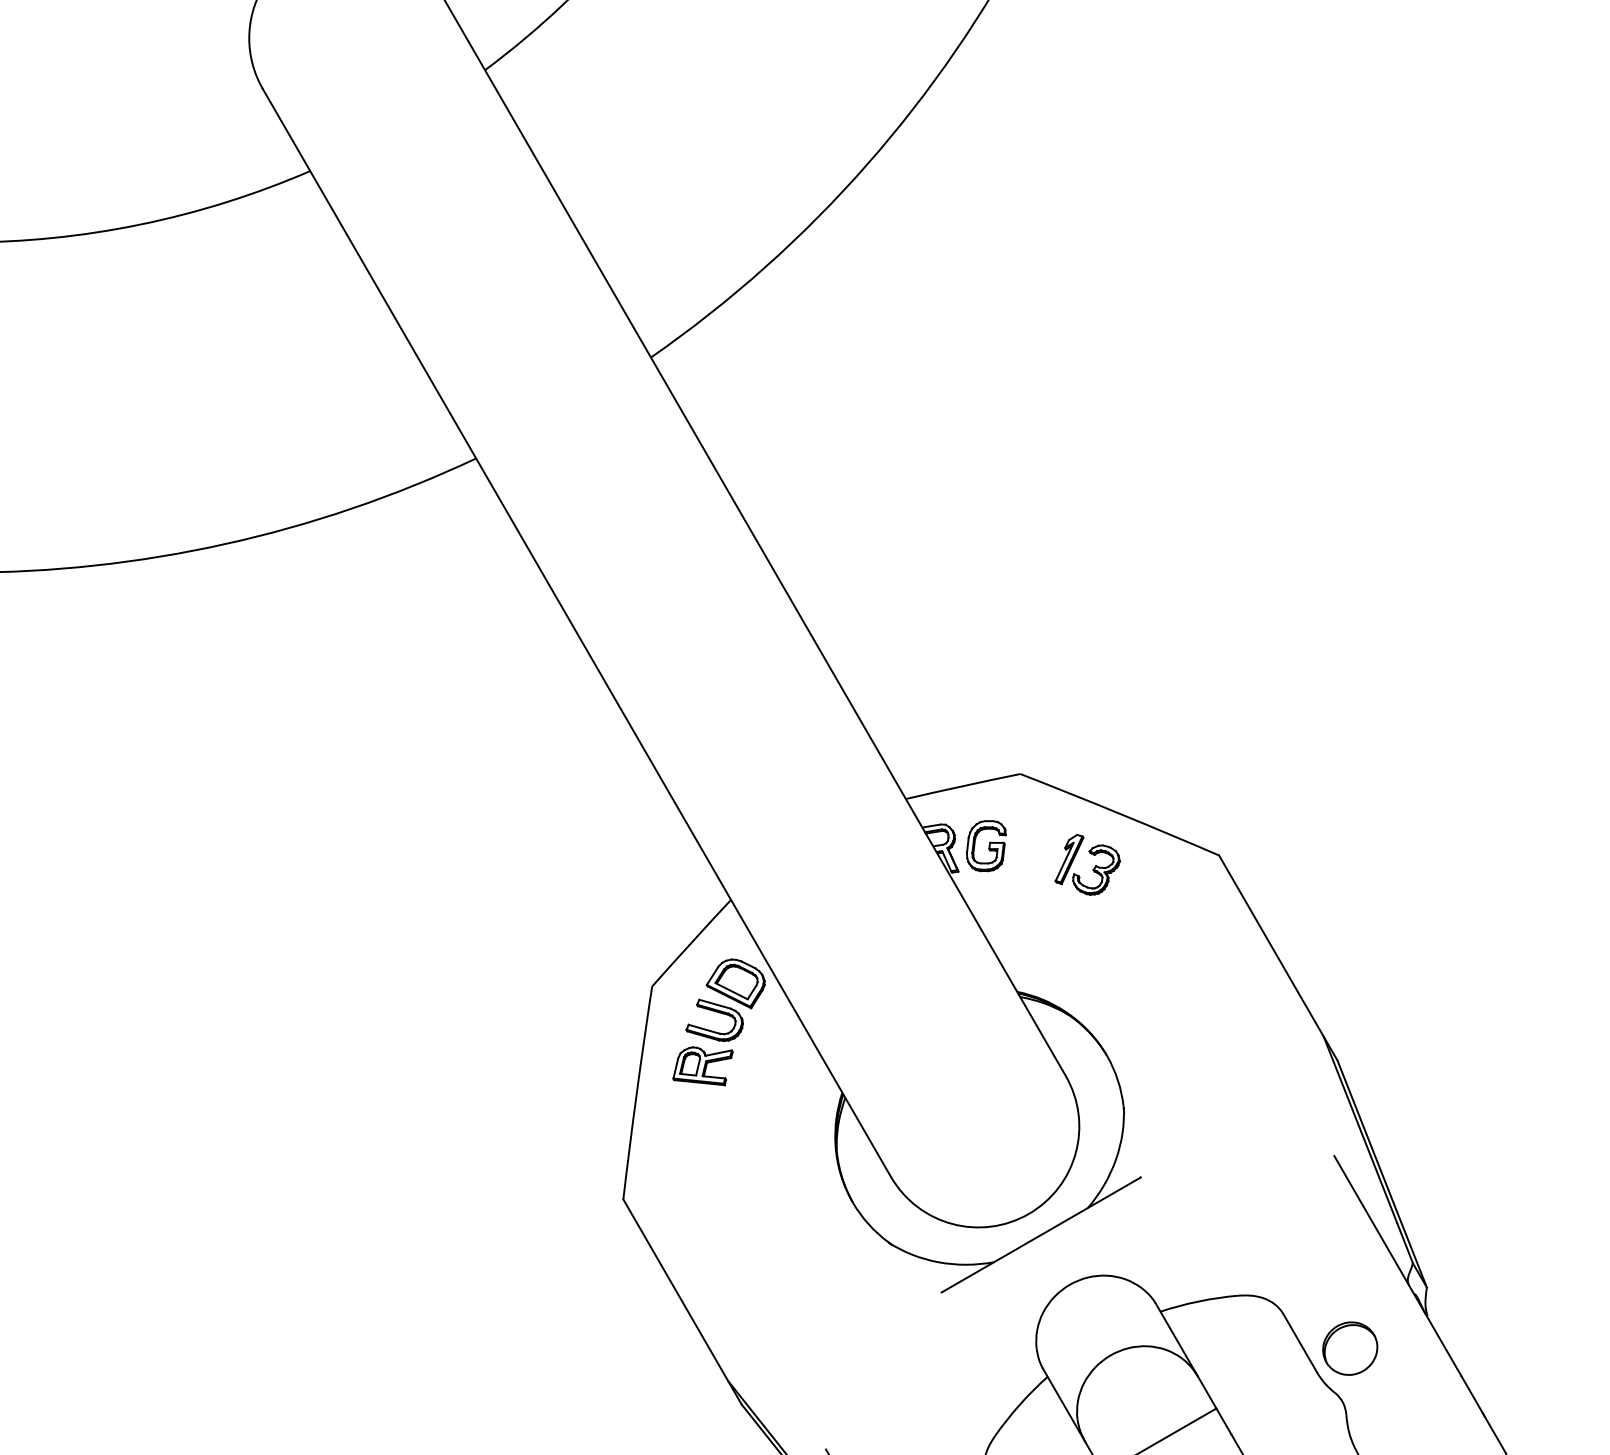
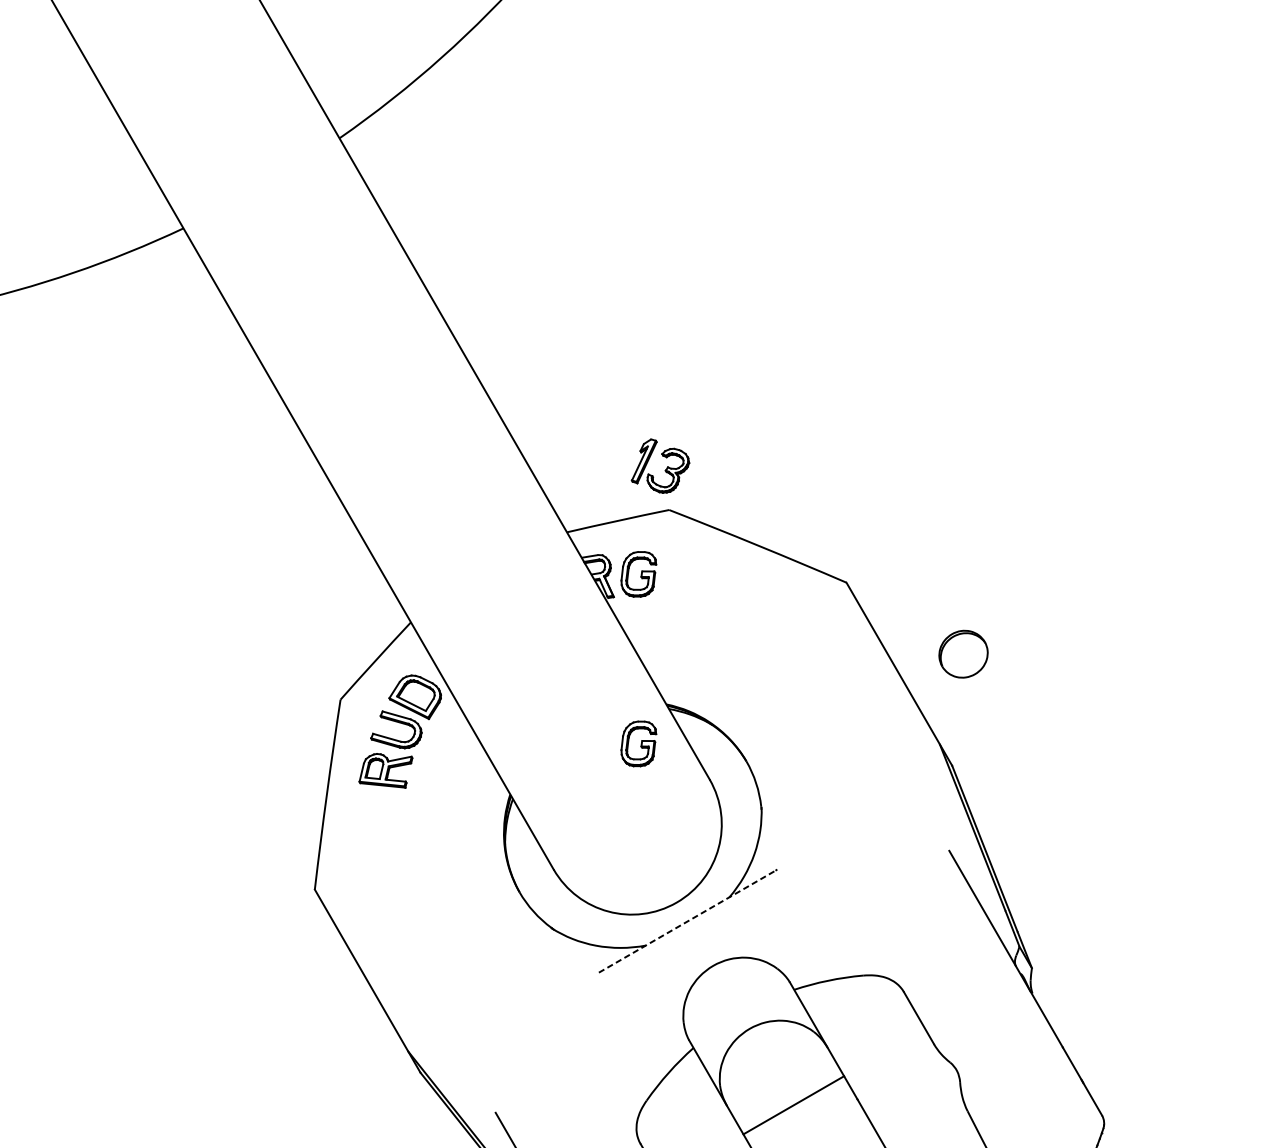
part: (1092, 869) -> (664, 470), moved
part: (986, 1036) -> (638, 744), added
line: (1041, 1235) -> (688, 921), solid -> dashed
part: (1350, 1348) -> (963, 654), moved

